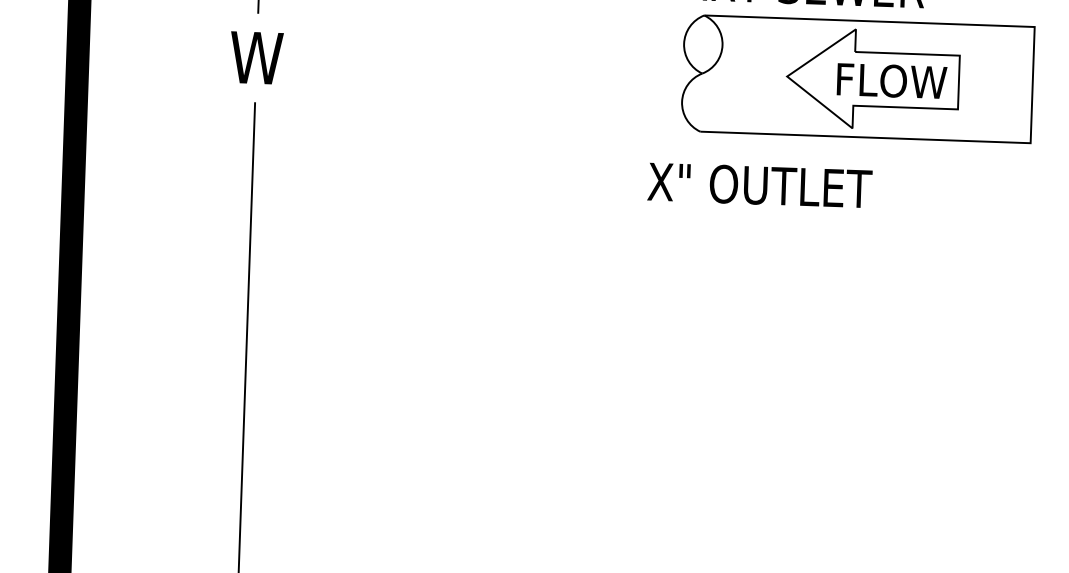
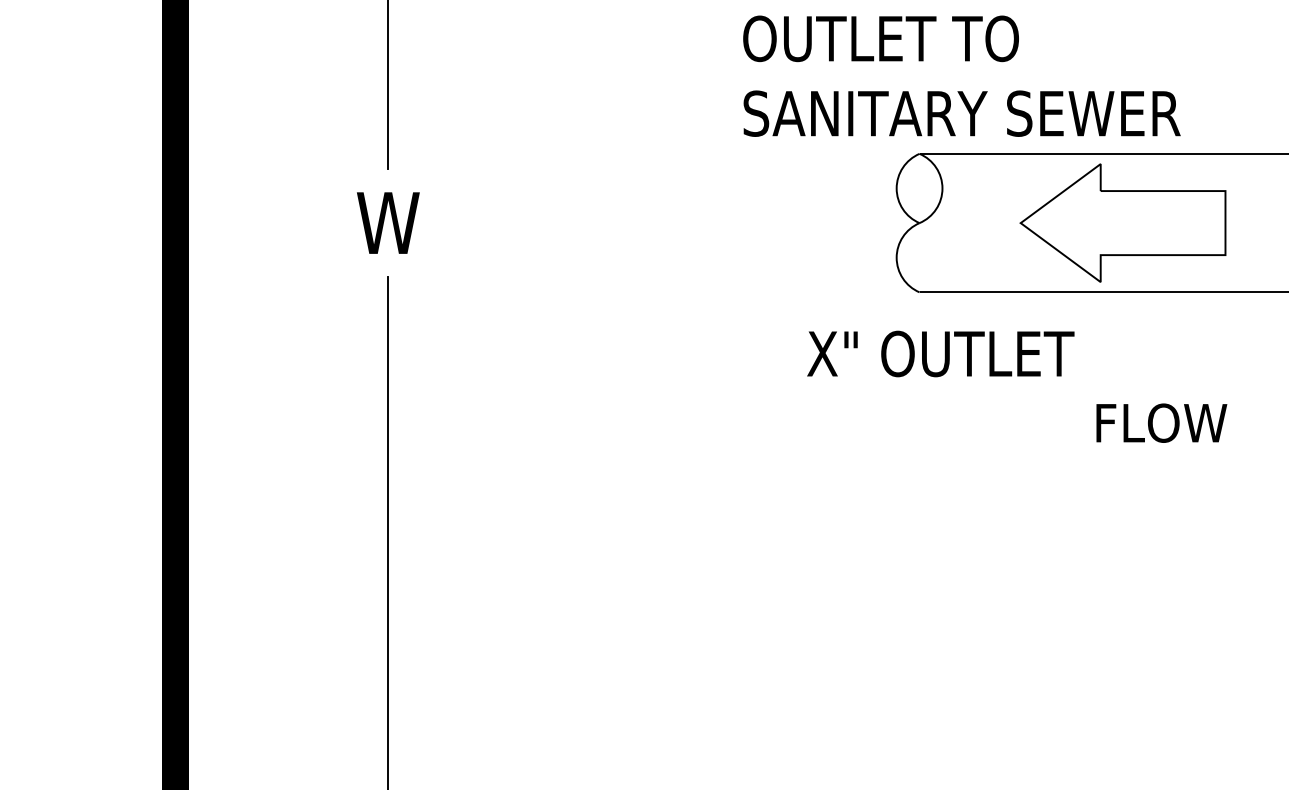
text: (891, 80) -> (1161, 422), moved
text: (759, 185) -> (940, 353), moved

